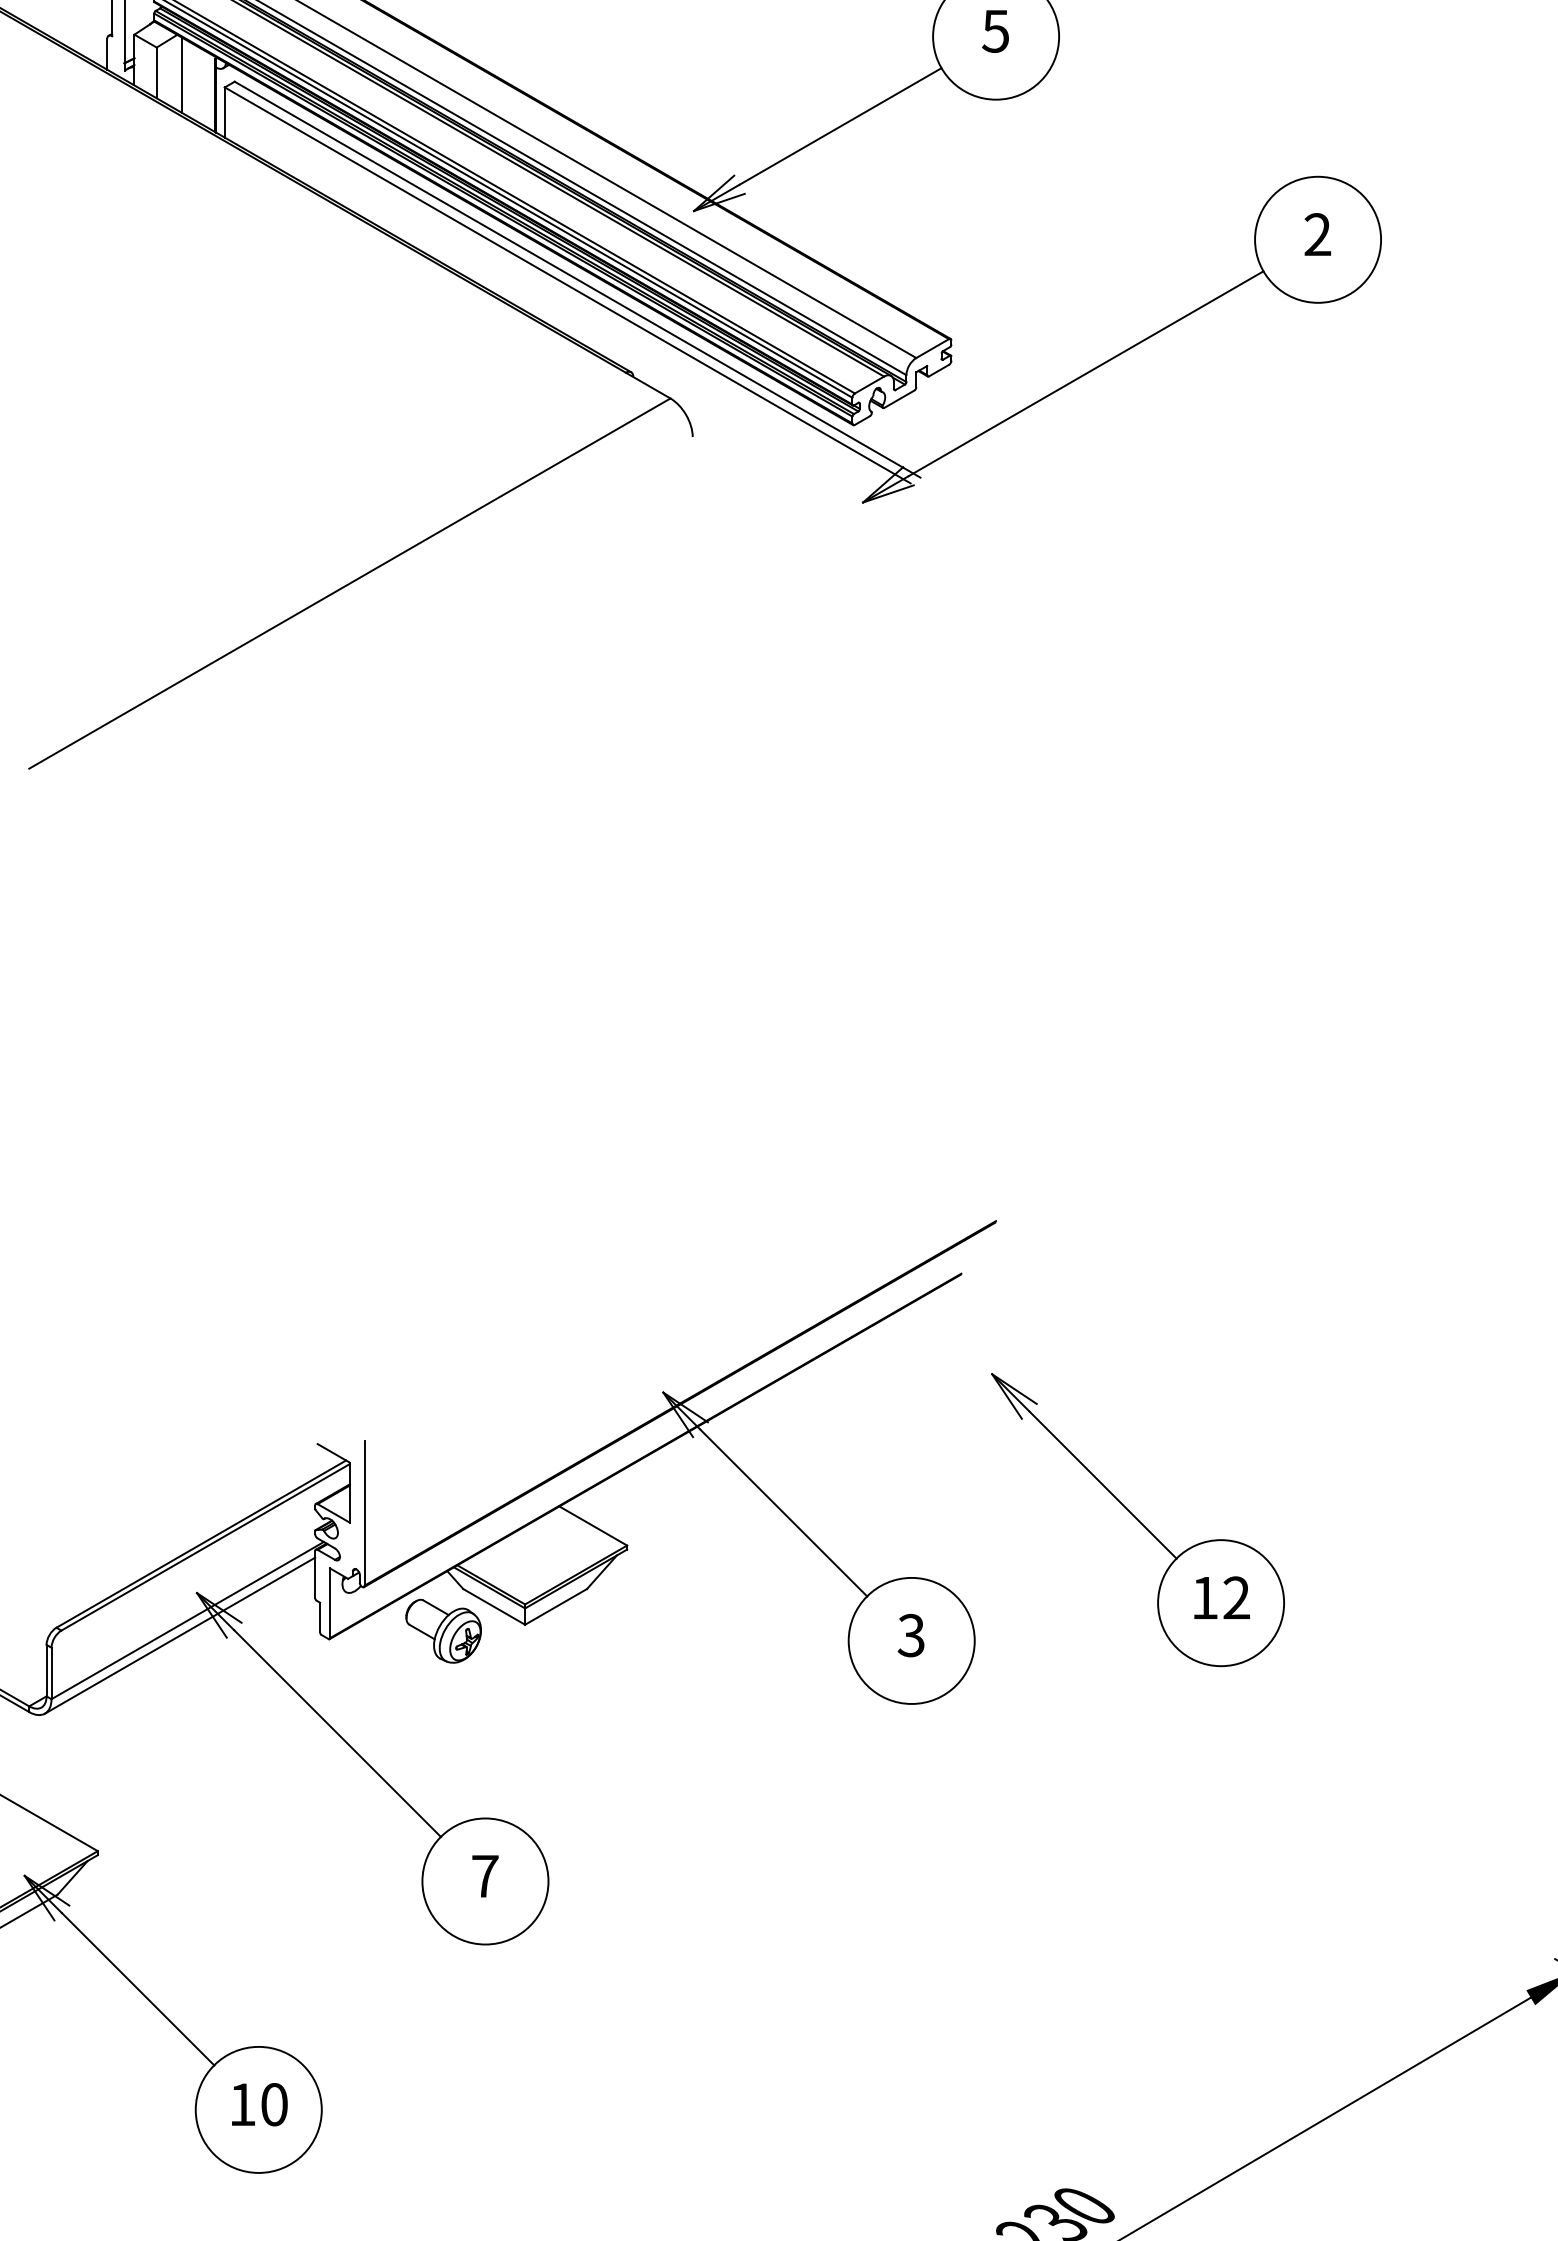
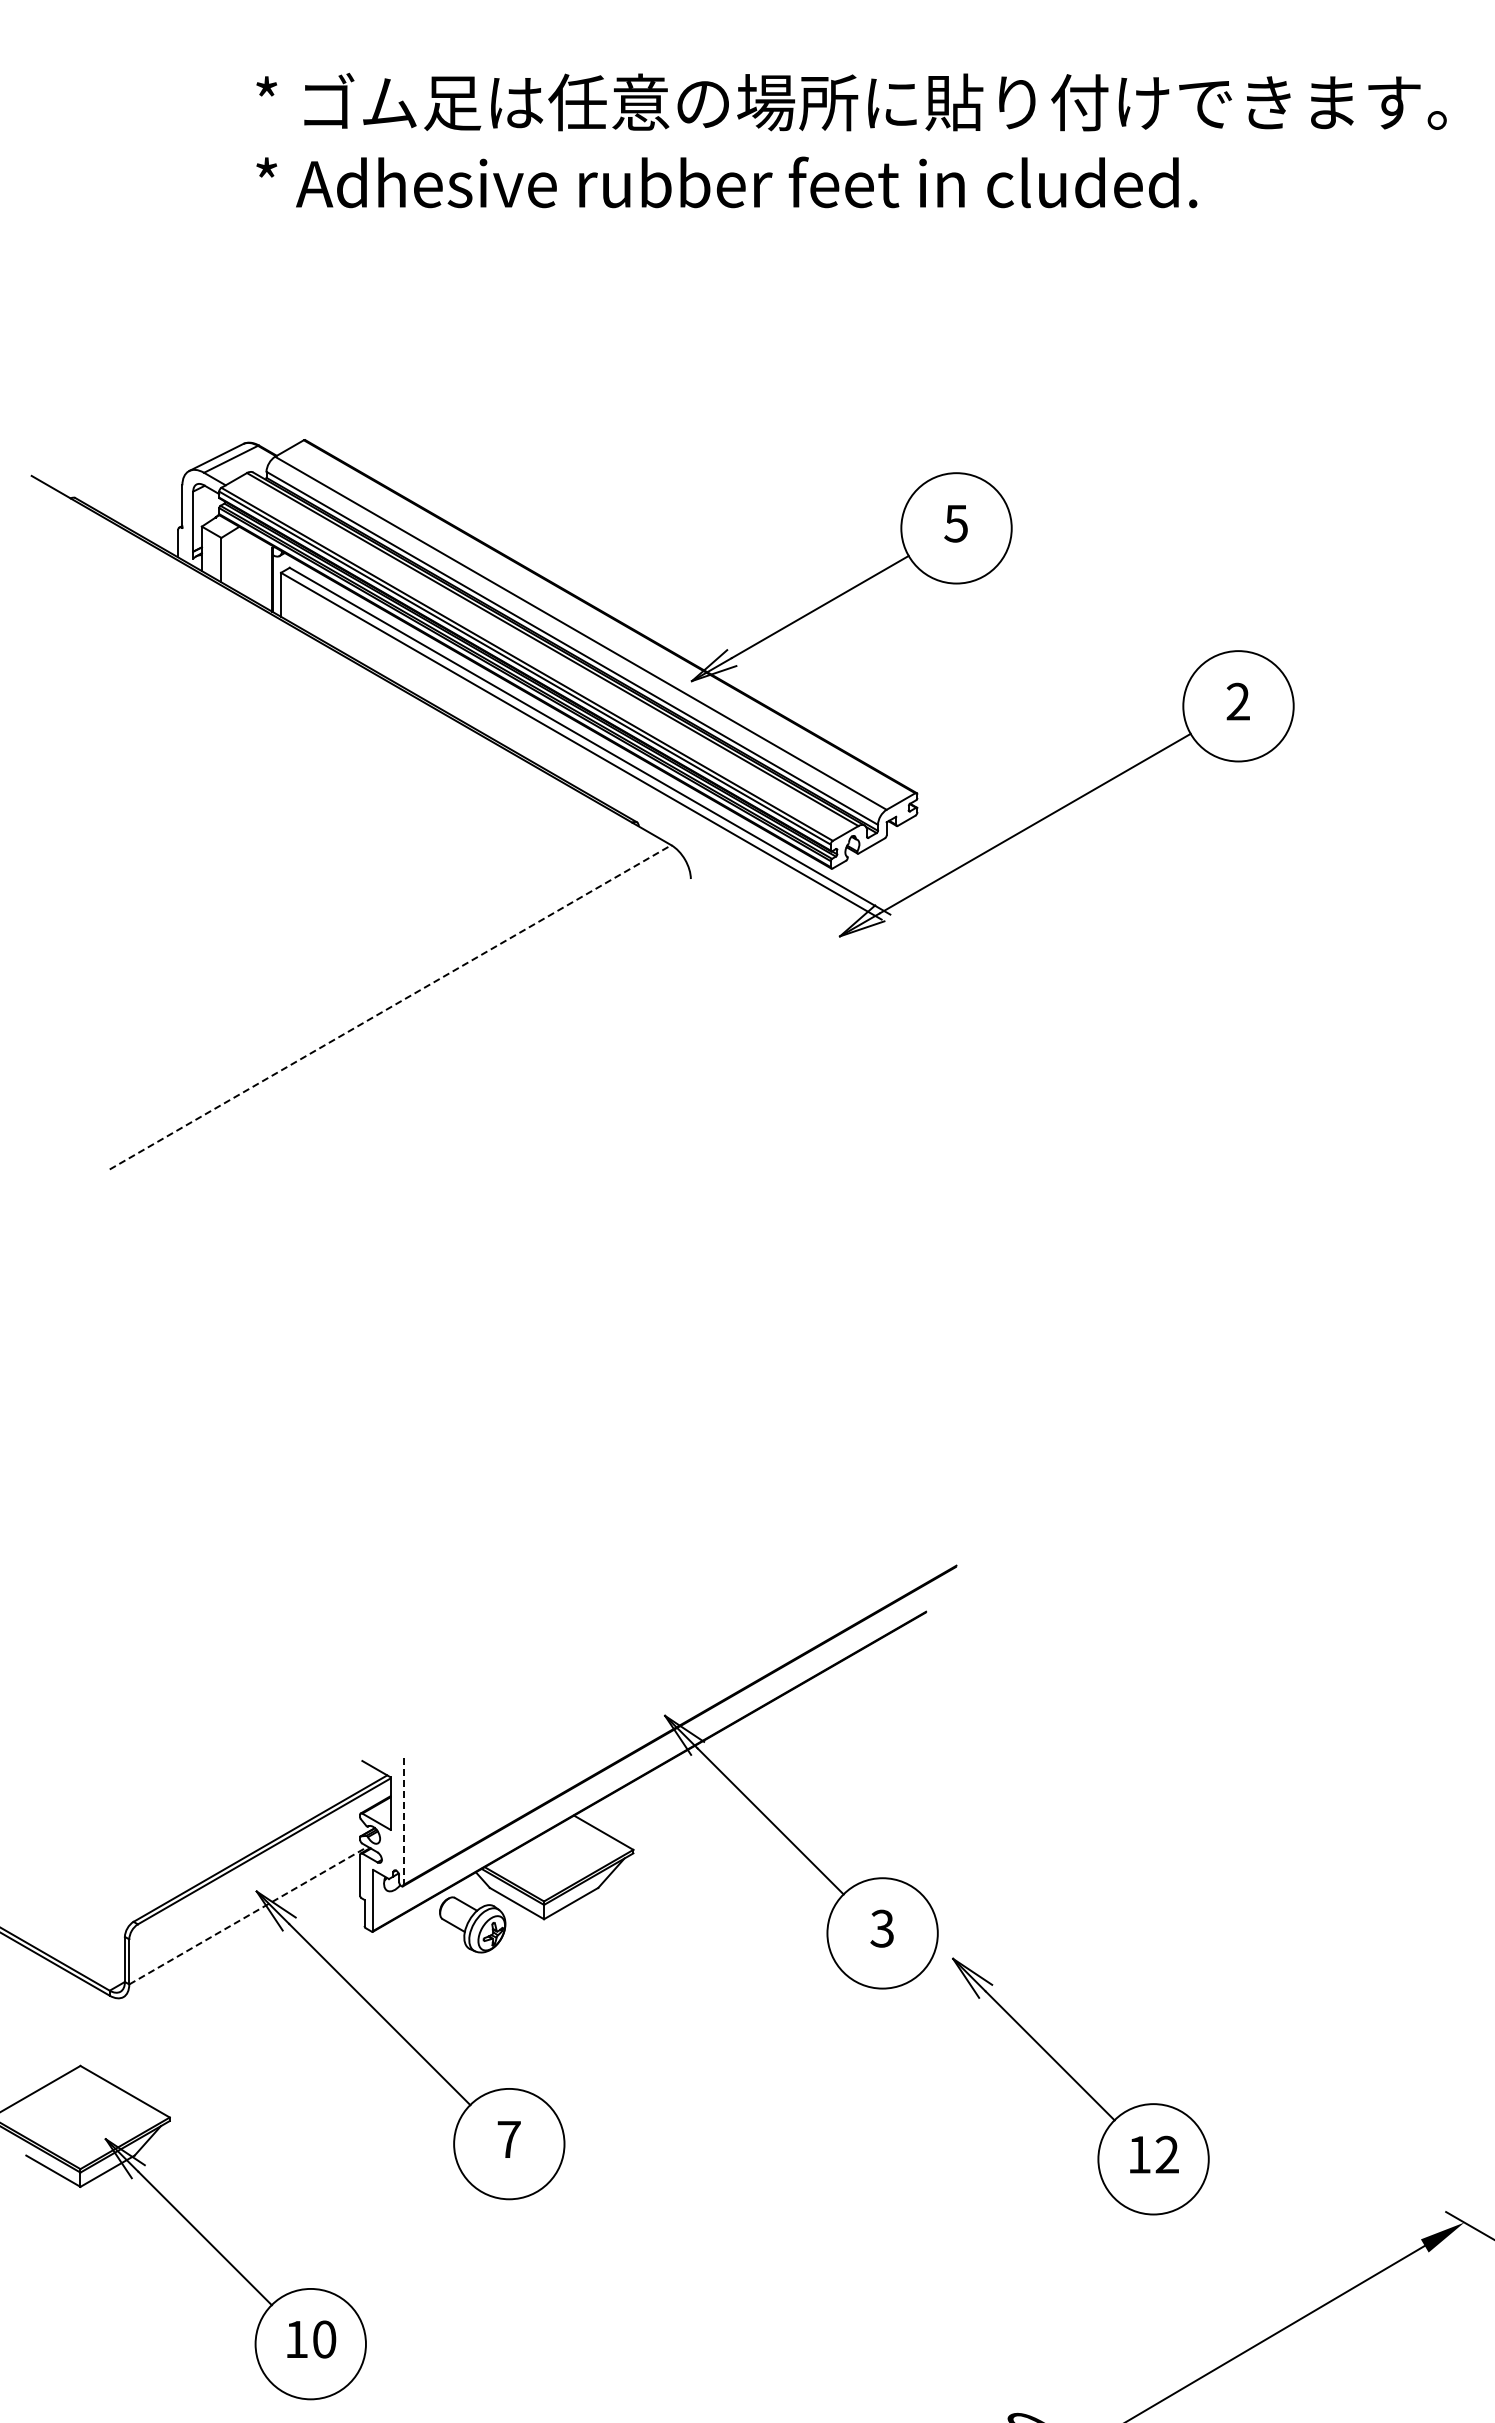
line: (181, 74) -> (243, 561), removed
line: (349, 583) -> (390, 1007), solid -> dashed
line: (364, 1514) -> (403, 1822), solid -> dashed
part: (1137, 1520) -> (1080, 2086), moved
line: (187, 1620) -> (248, 1915), solid -> dashed
line: (179, 1635) -> (241, 1928), removed

